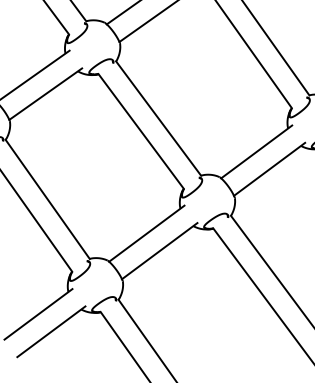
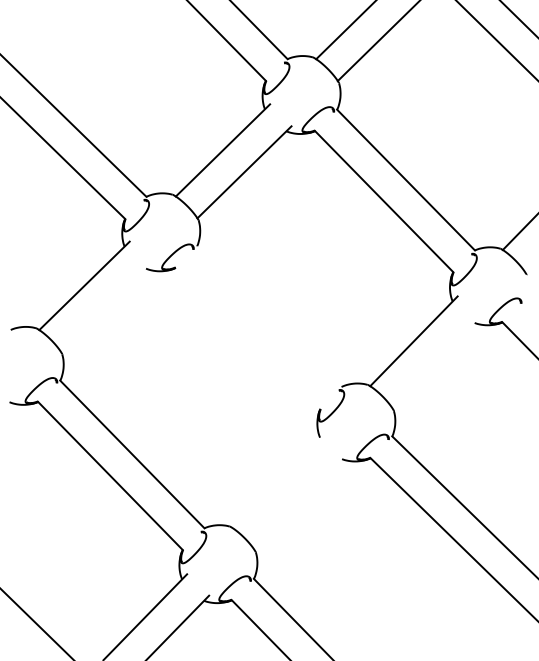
line: (45, 93) -> (105, 307), removed
line: (158, 118) -> (269, 316), removed
line: (140, 131) -> (247, 338), removed
line: (269, 169) -> (435, 362), removed
line: (146, 233) -> (278, 479), removed
line: (159, 250) -> (300, 501), removed

